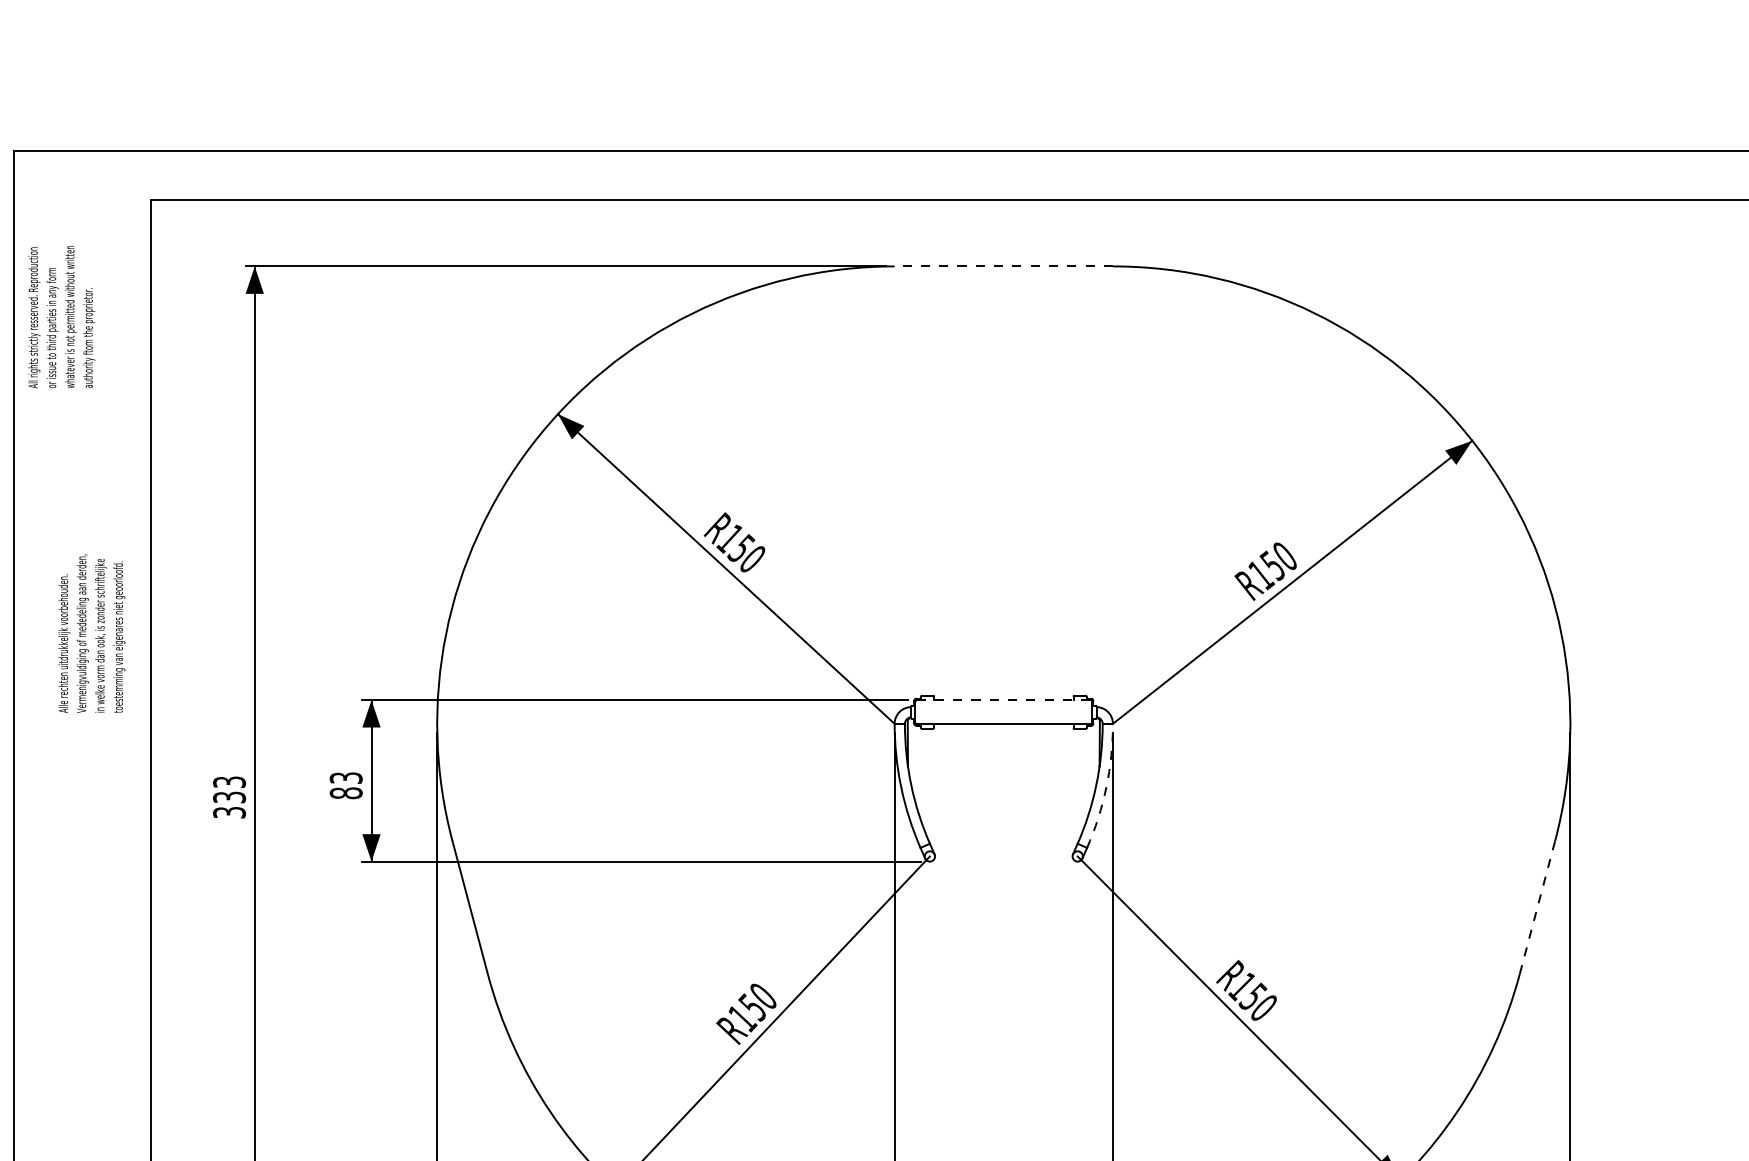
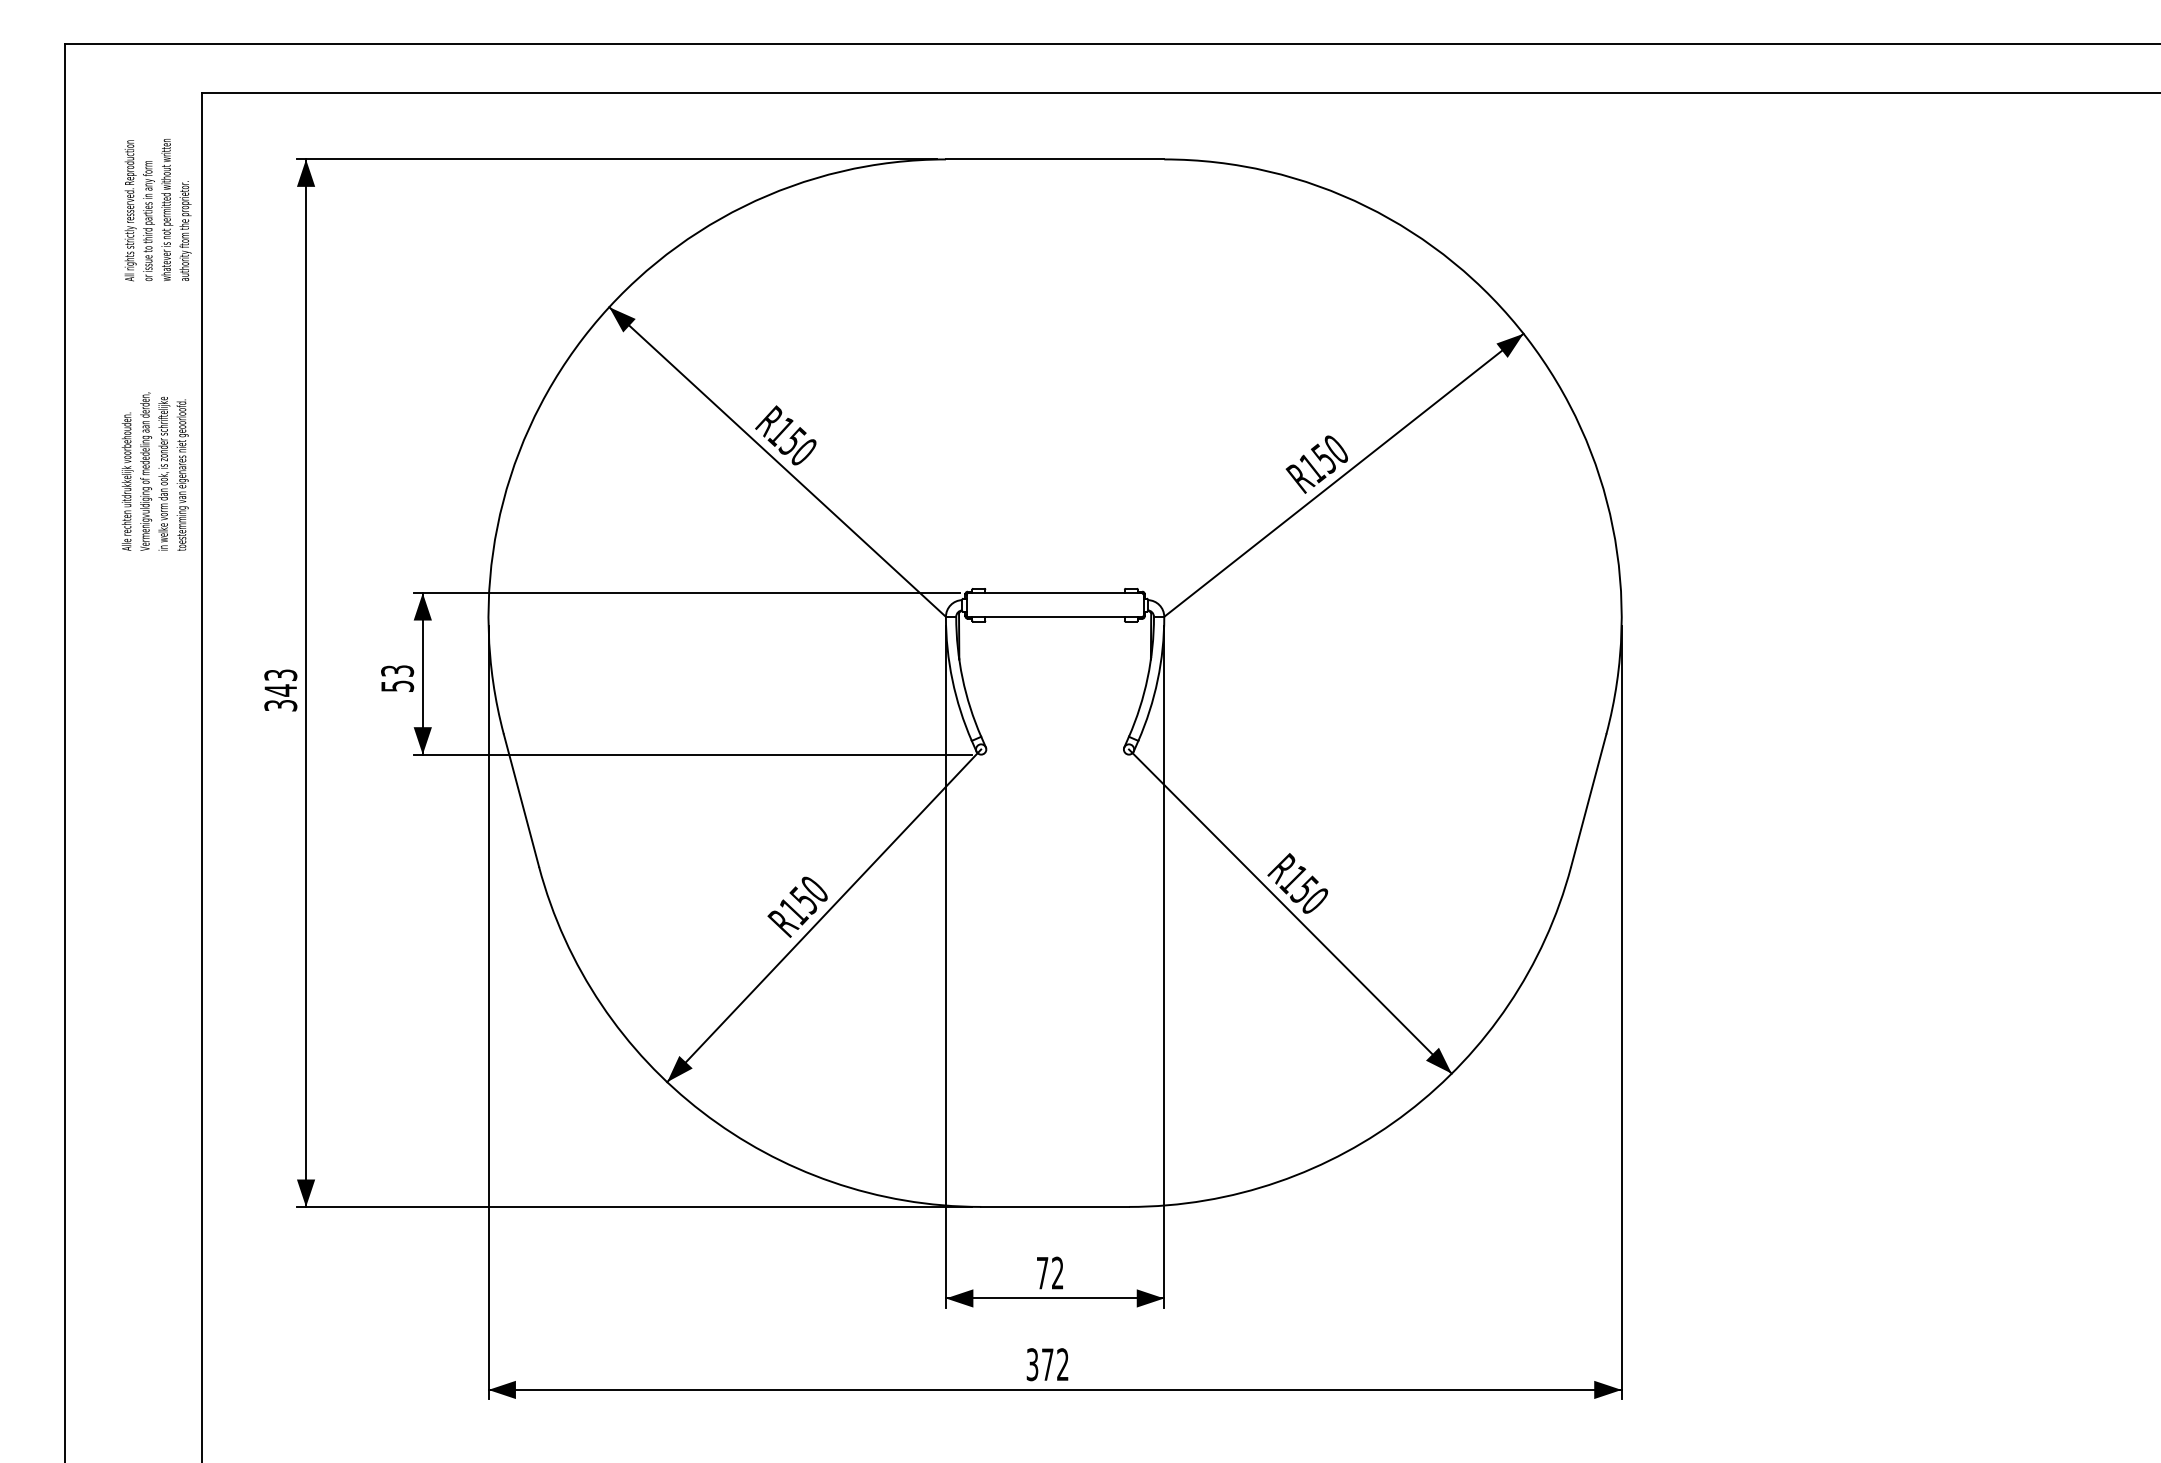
line: (1003, 266) -> (1054, 159), dashed -> solid
text: (61, 317) -> (157, 210), moved
text: (91, 633) -> (154, 471), moved
line: (1003, 700) -> (1054, 593), dashed -> solid
arc: (1106, 787) -> (1157, 680), dashed -> solid
text: (346, 793) -> (397, 686), 83 -> 53
text: (229, 797) -> (280, 690), 333 -> 343
line: (1537, 907) -> (1588, 800), dashed -> solid

